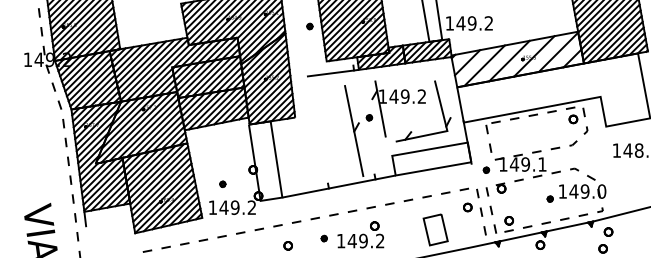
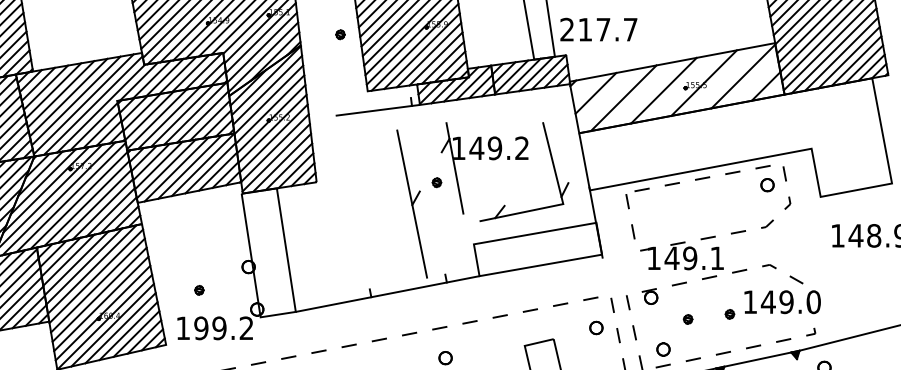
text: (468, 23) -> (597, 29), 149.2 -> 217.7
part: (486, 169) -> (688, 318), moved
text: (223, 207) -> (200, 327), 149.2 -> 199.2

